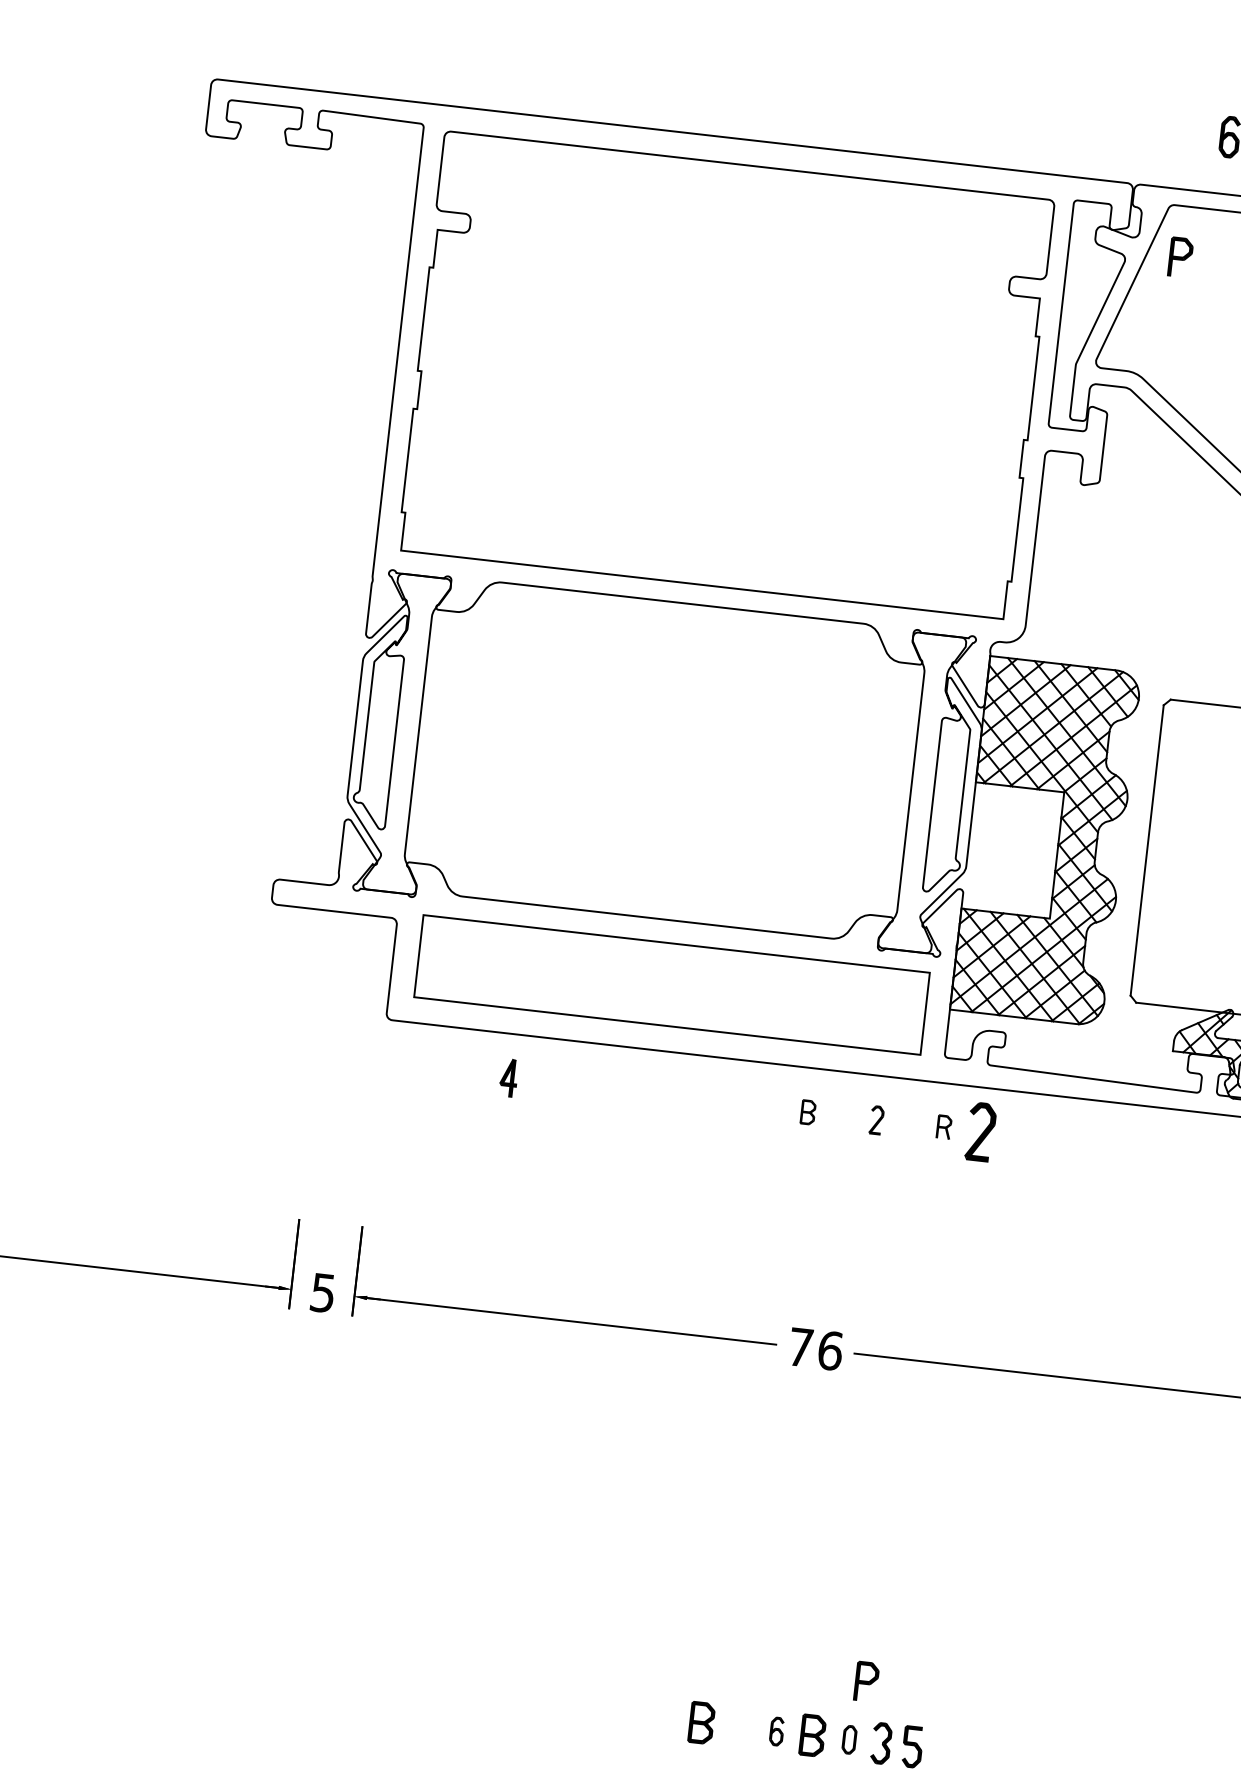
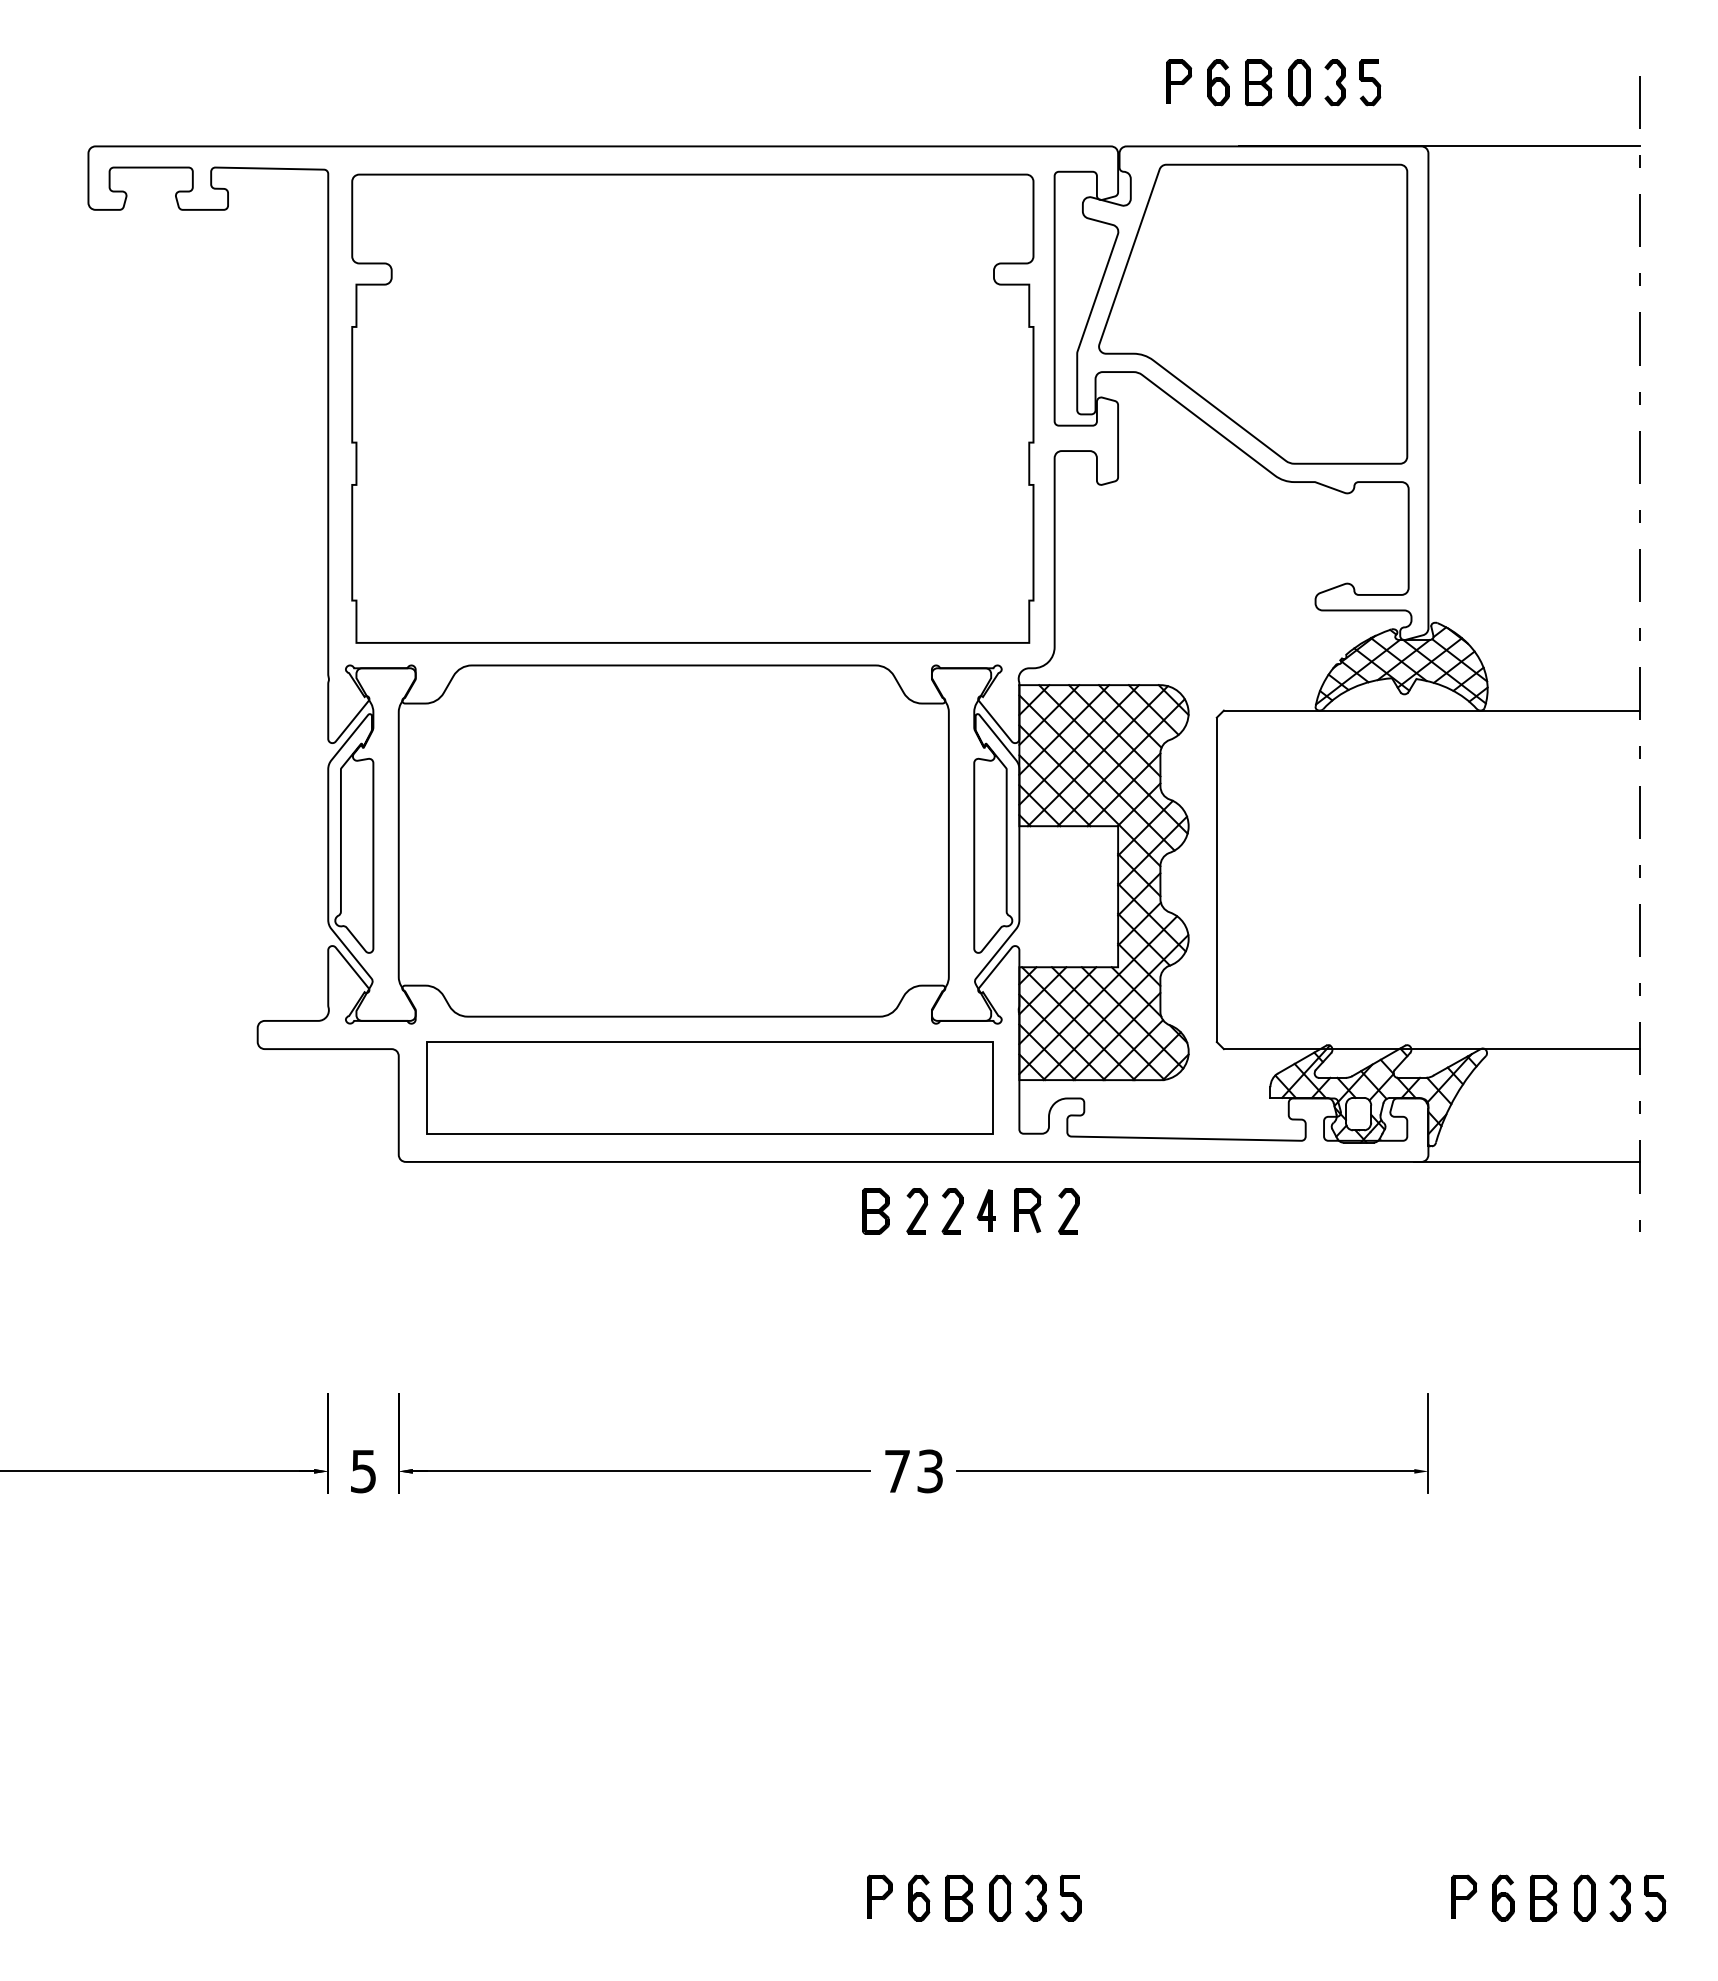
part: (1180, 257) -> (1179, 81), moved
part: (507, 1077) -> (985, 1210), moved
part: (807, 1112) -> (875, 1211), size x1.67
part: (845, 1116) -> (917, 1211), added
part: (876, 1120) -> (952, 1211), size x1.43
part: (943, 1127) -> (1027, 1210), size x1.67
part: (980, 1132) -> (1068, 1211), size x0.71
text: (830, 1350) -> (930, 1471), 76 -> 73
part: (866, 1681) -> (879, 1896), moved
part: (701, 1722) -> (834, 1897), removed
part: (777, 1731) -> (919, 1897), size x1.43
part: (849, 1739) -> (1000, 1897), size x1.43

